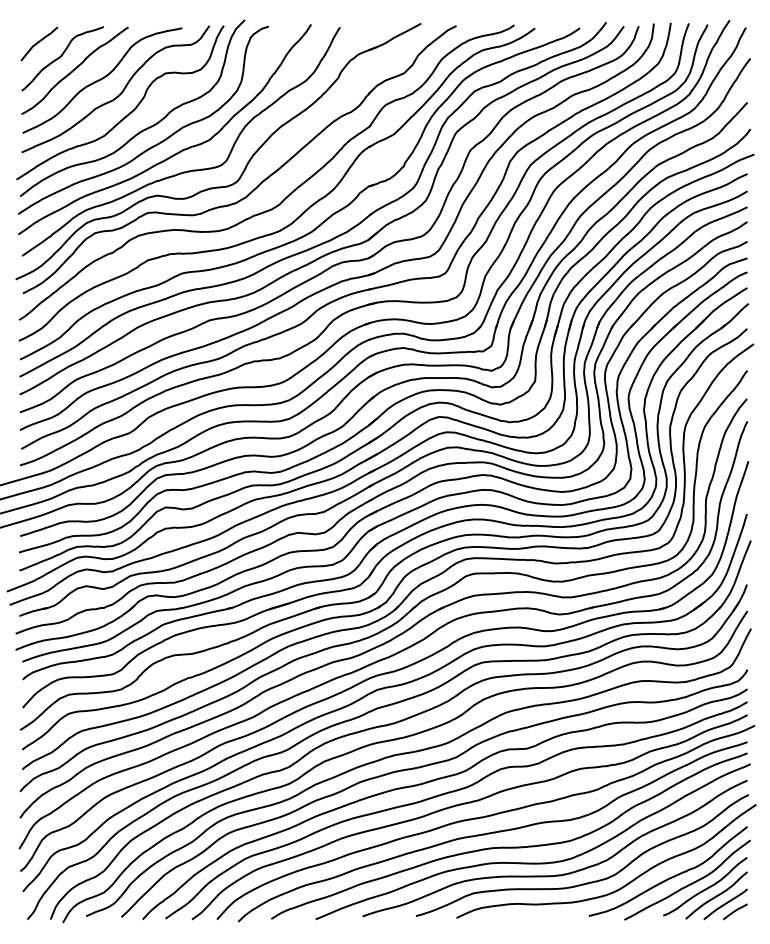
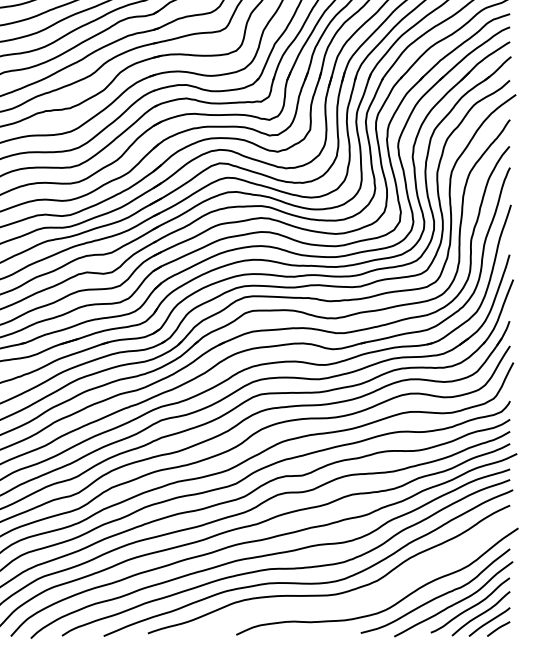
curve: (586, 882) -> (358, 601), removed

